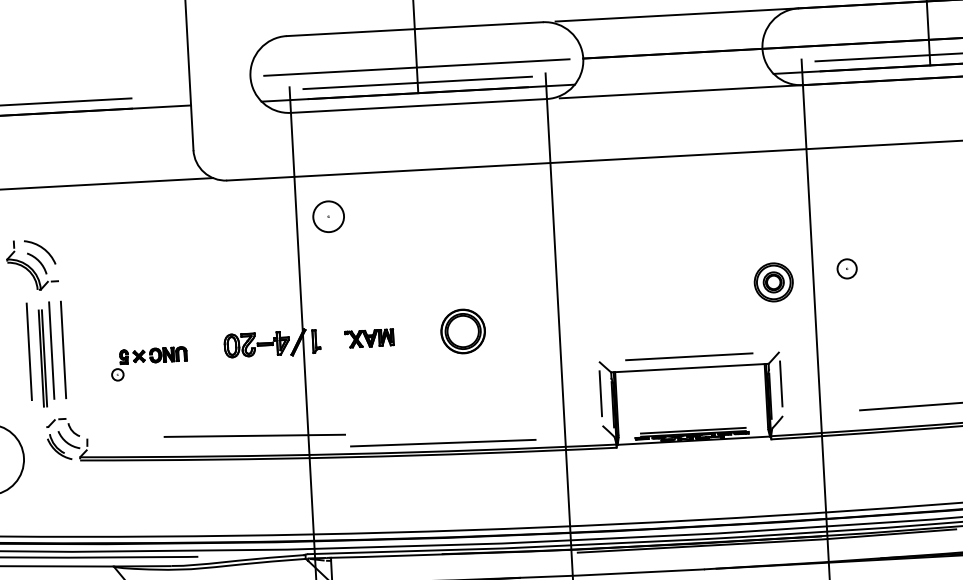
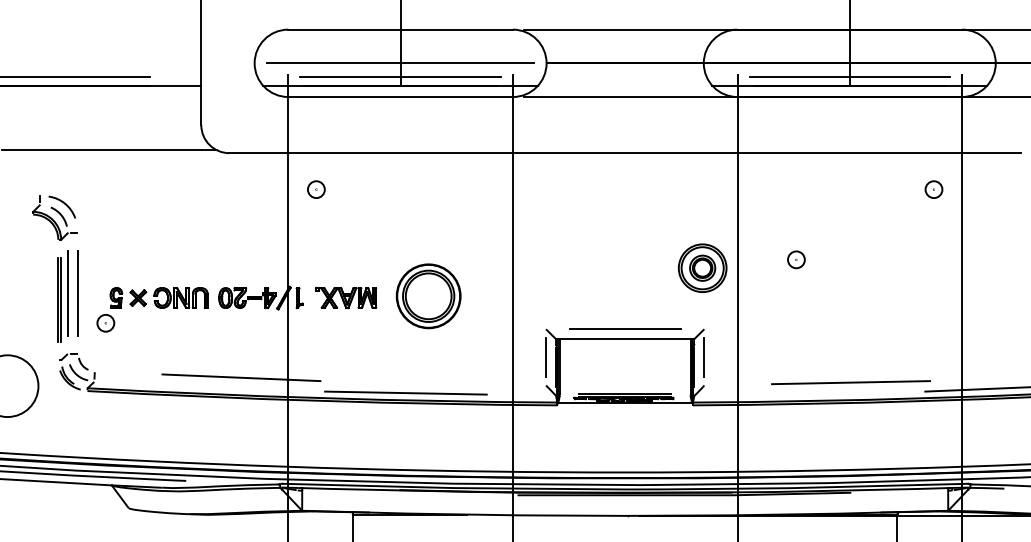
circle: (327, 216) -> (315, 189), size x0.62
part: (847, 268) -> (796, 259), moved
part: (773, 281) -> (702, 267), size x1.43
part: (463, 331) -> (428, 296), size x1.67
part: (369, 338) -> (346, 298), size x1.43
line: (28, 351) -> (47, 293), removed
part: (149, 363) -> (152, 309), size x1.67

